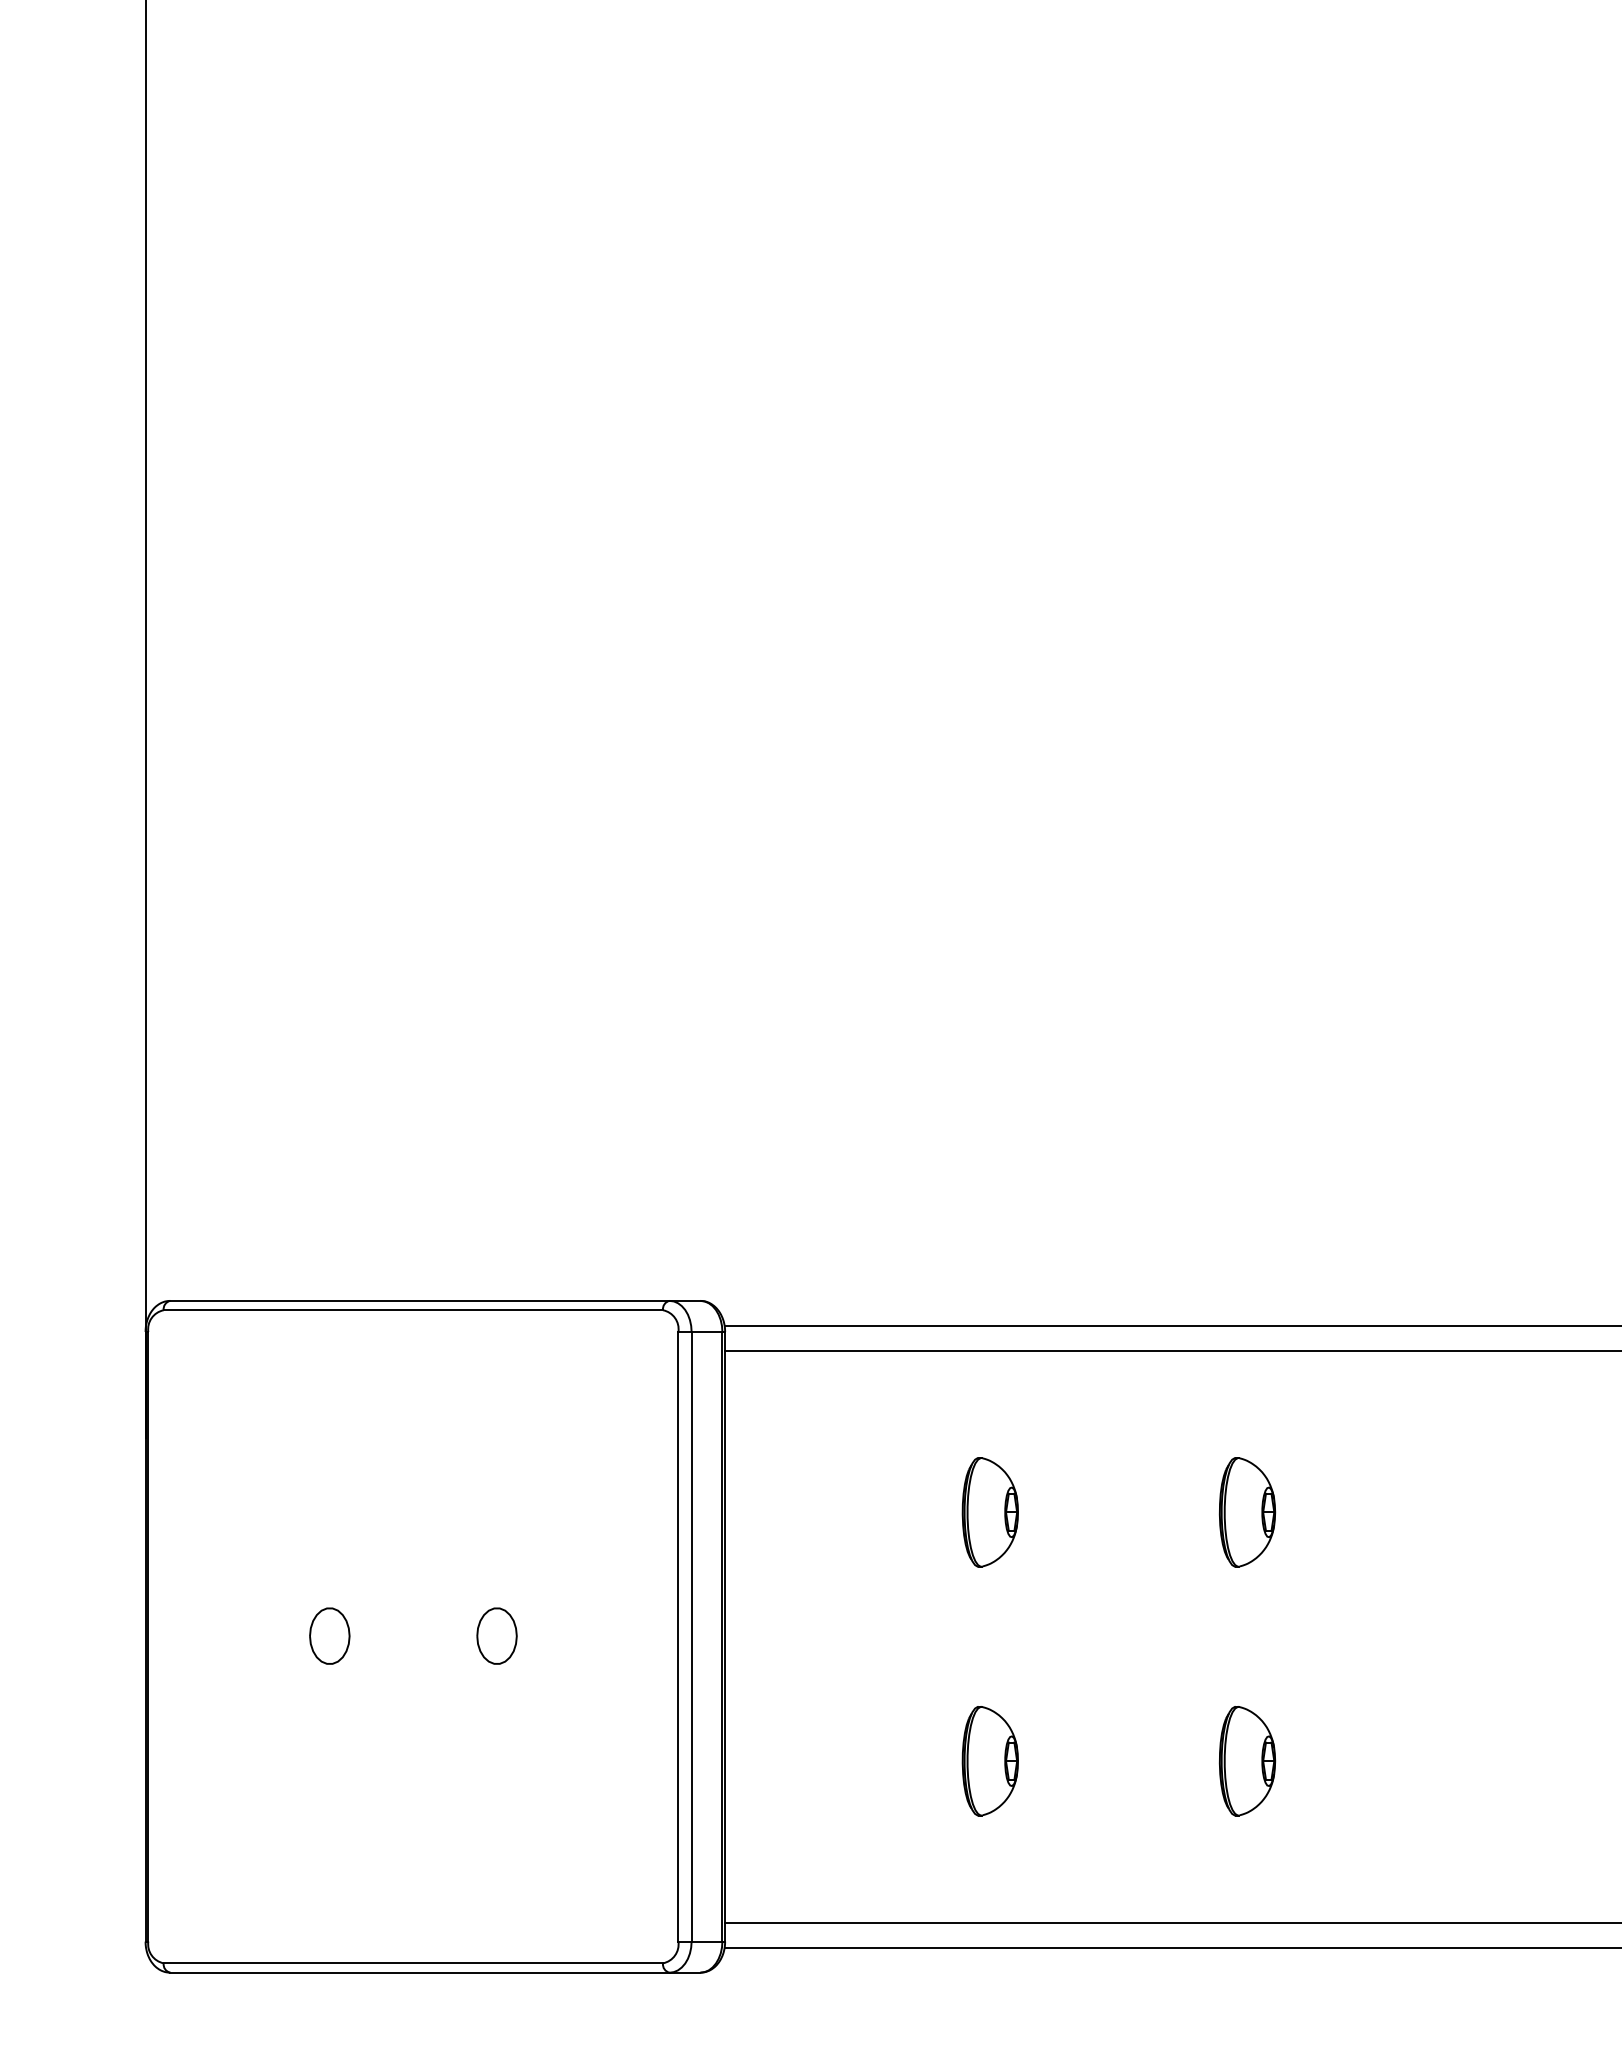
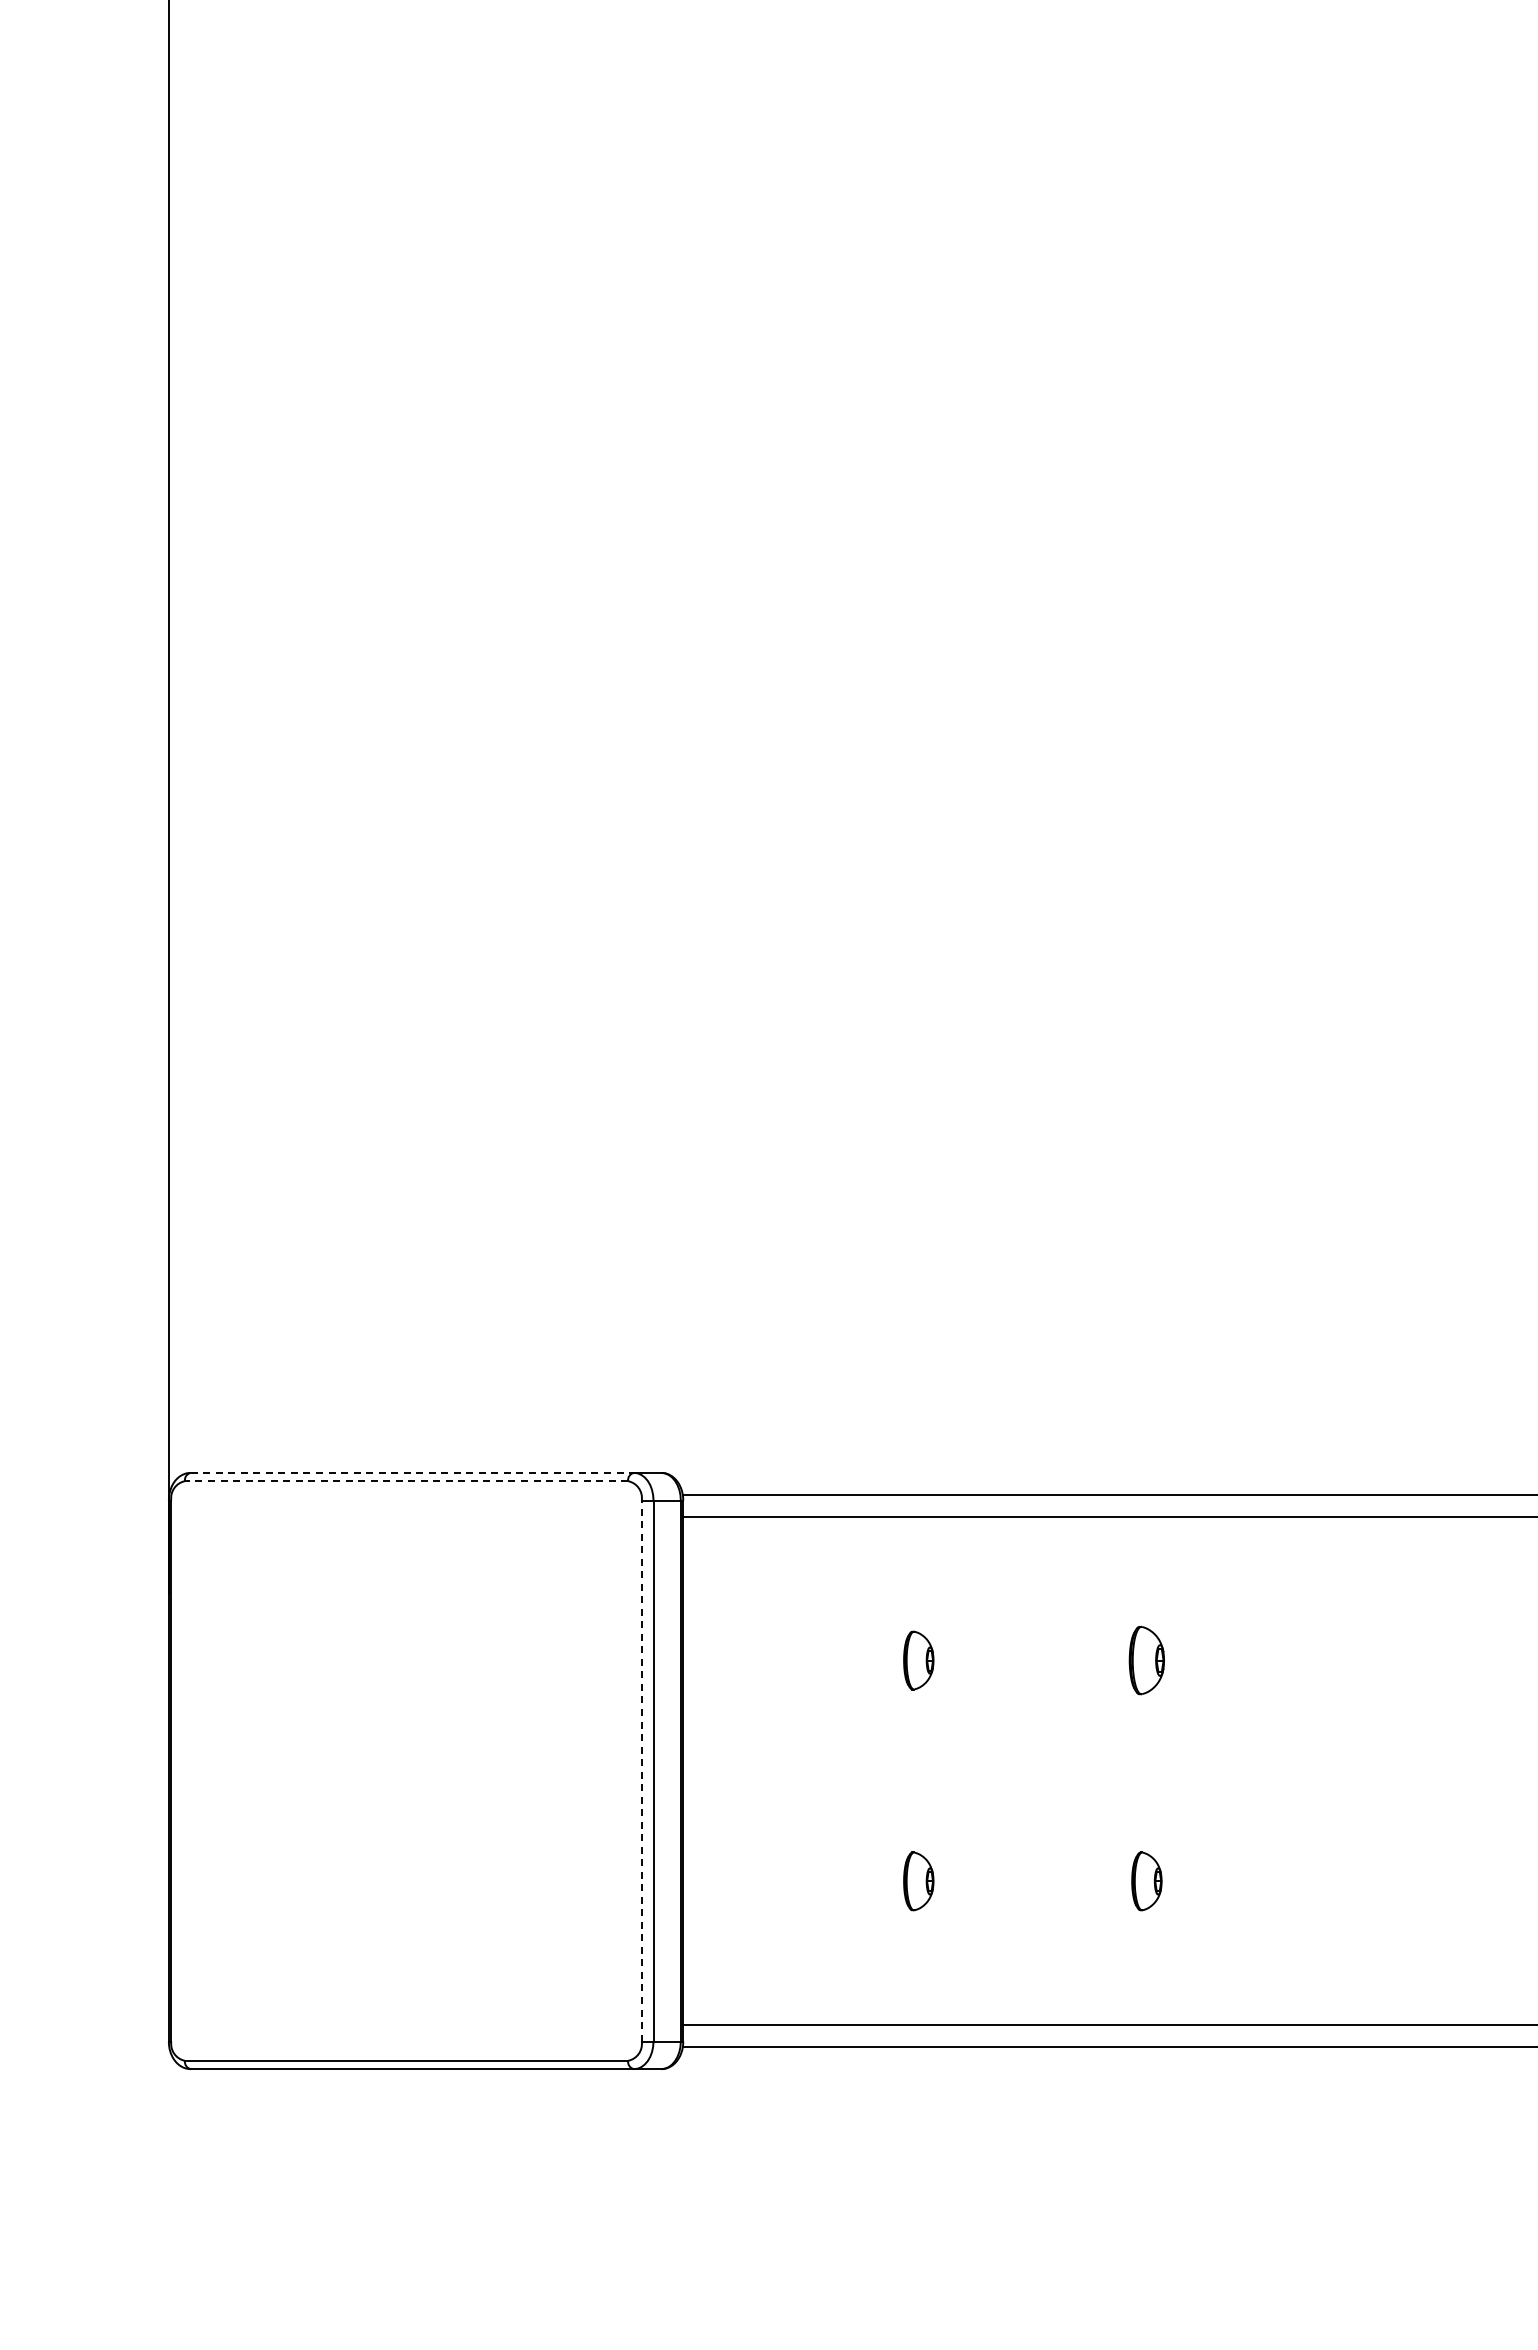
line: (420, 1300) -> (412, 1472), solid -> dashed
line: (413, 1310) -> (406, 1481), solid -> dashed
part: (990, 1512) -> (918, 1660), size x0.6
part: (1247, 1512) -> (1146, 1660), size x0.7
part: (329, 1636) -> (332, 1770), removed
part: (496, 1636) -> (480, 1770), removed
line: (678, 1637) -> (641, 1771), solid -> dashed
part: (990, 1761) -> (918, 1881), size x0.6
part: (1247, 1761) -> (1146, 1881), size x0.6

